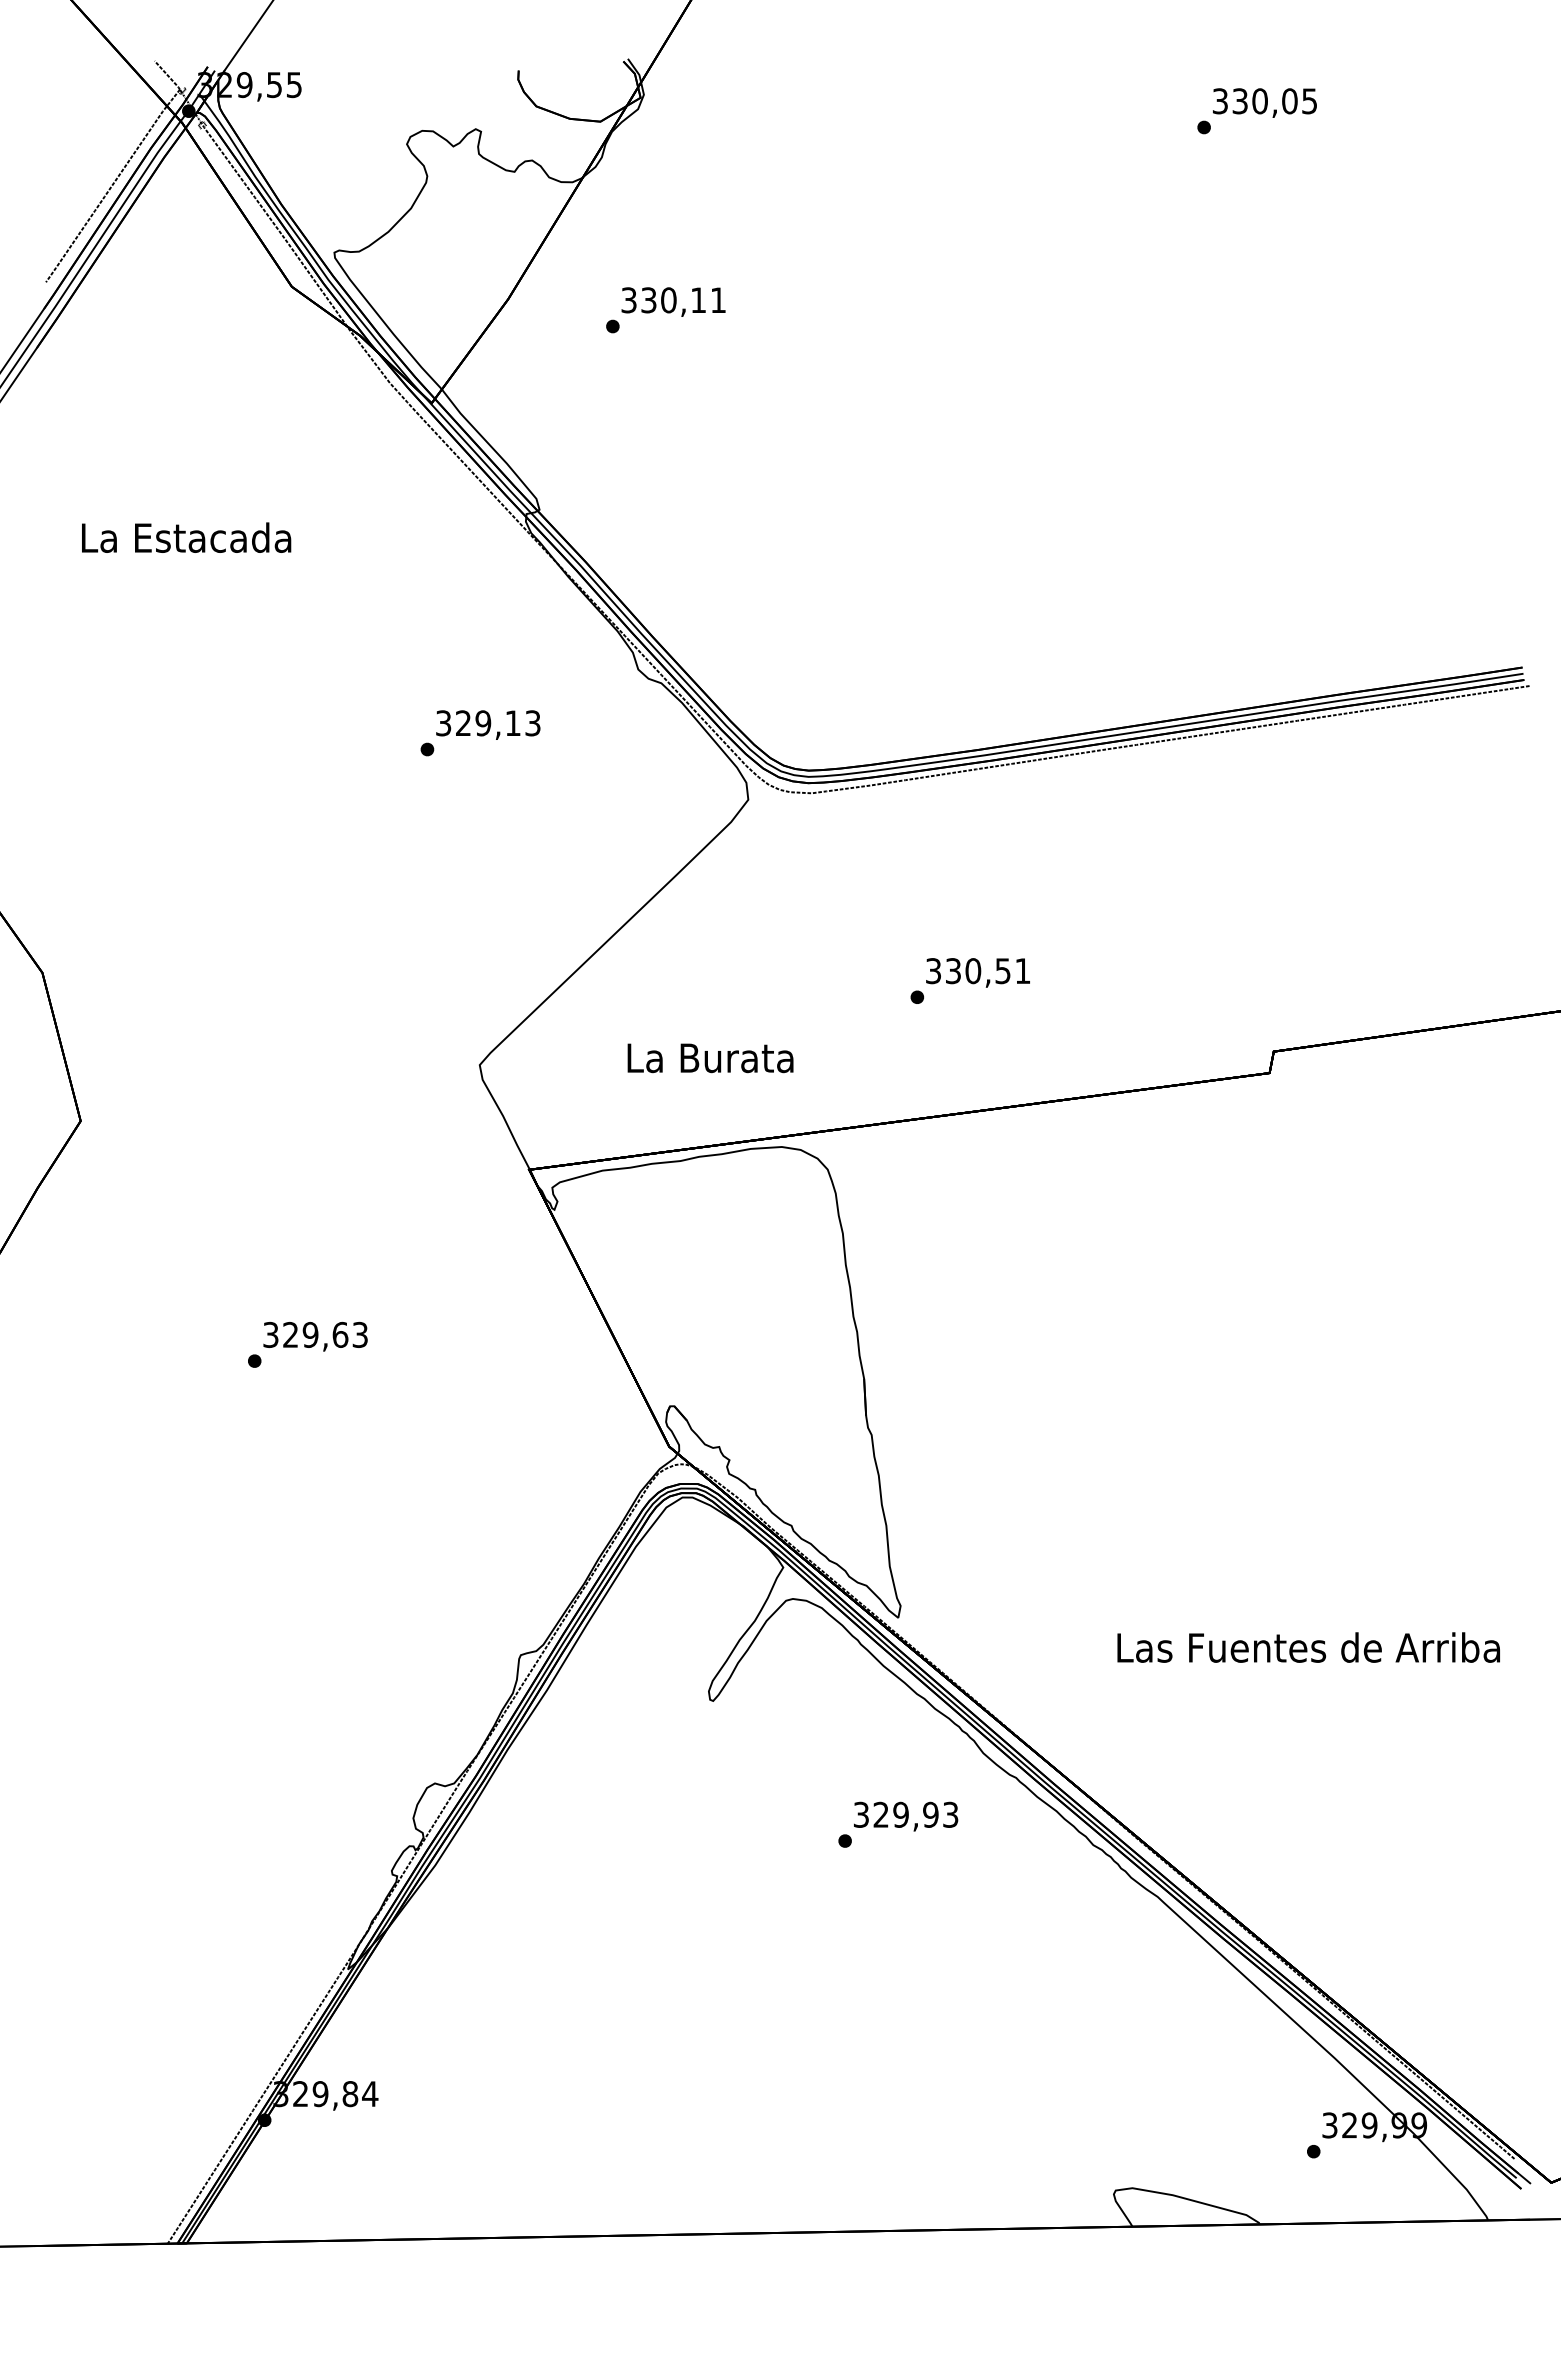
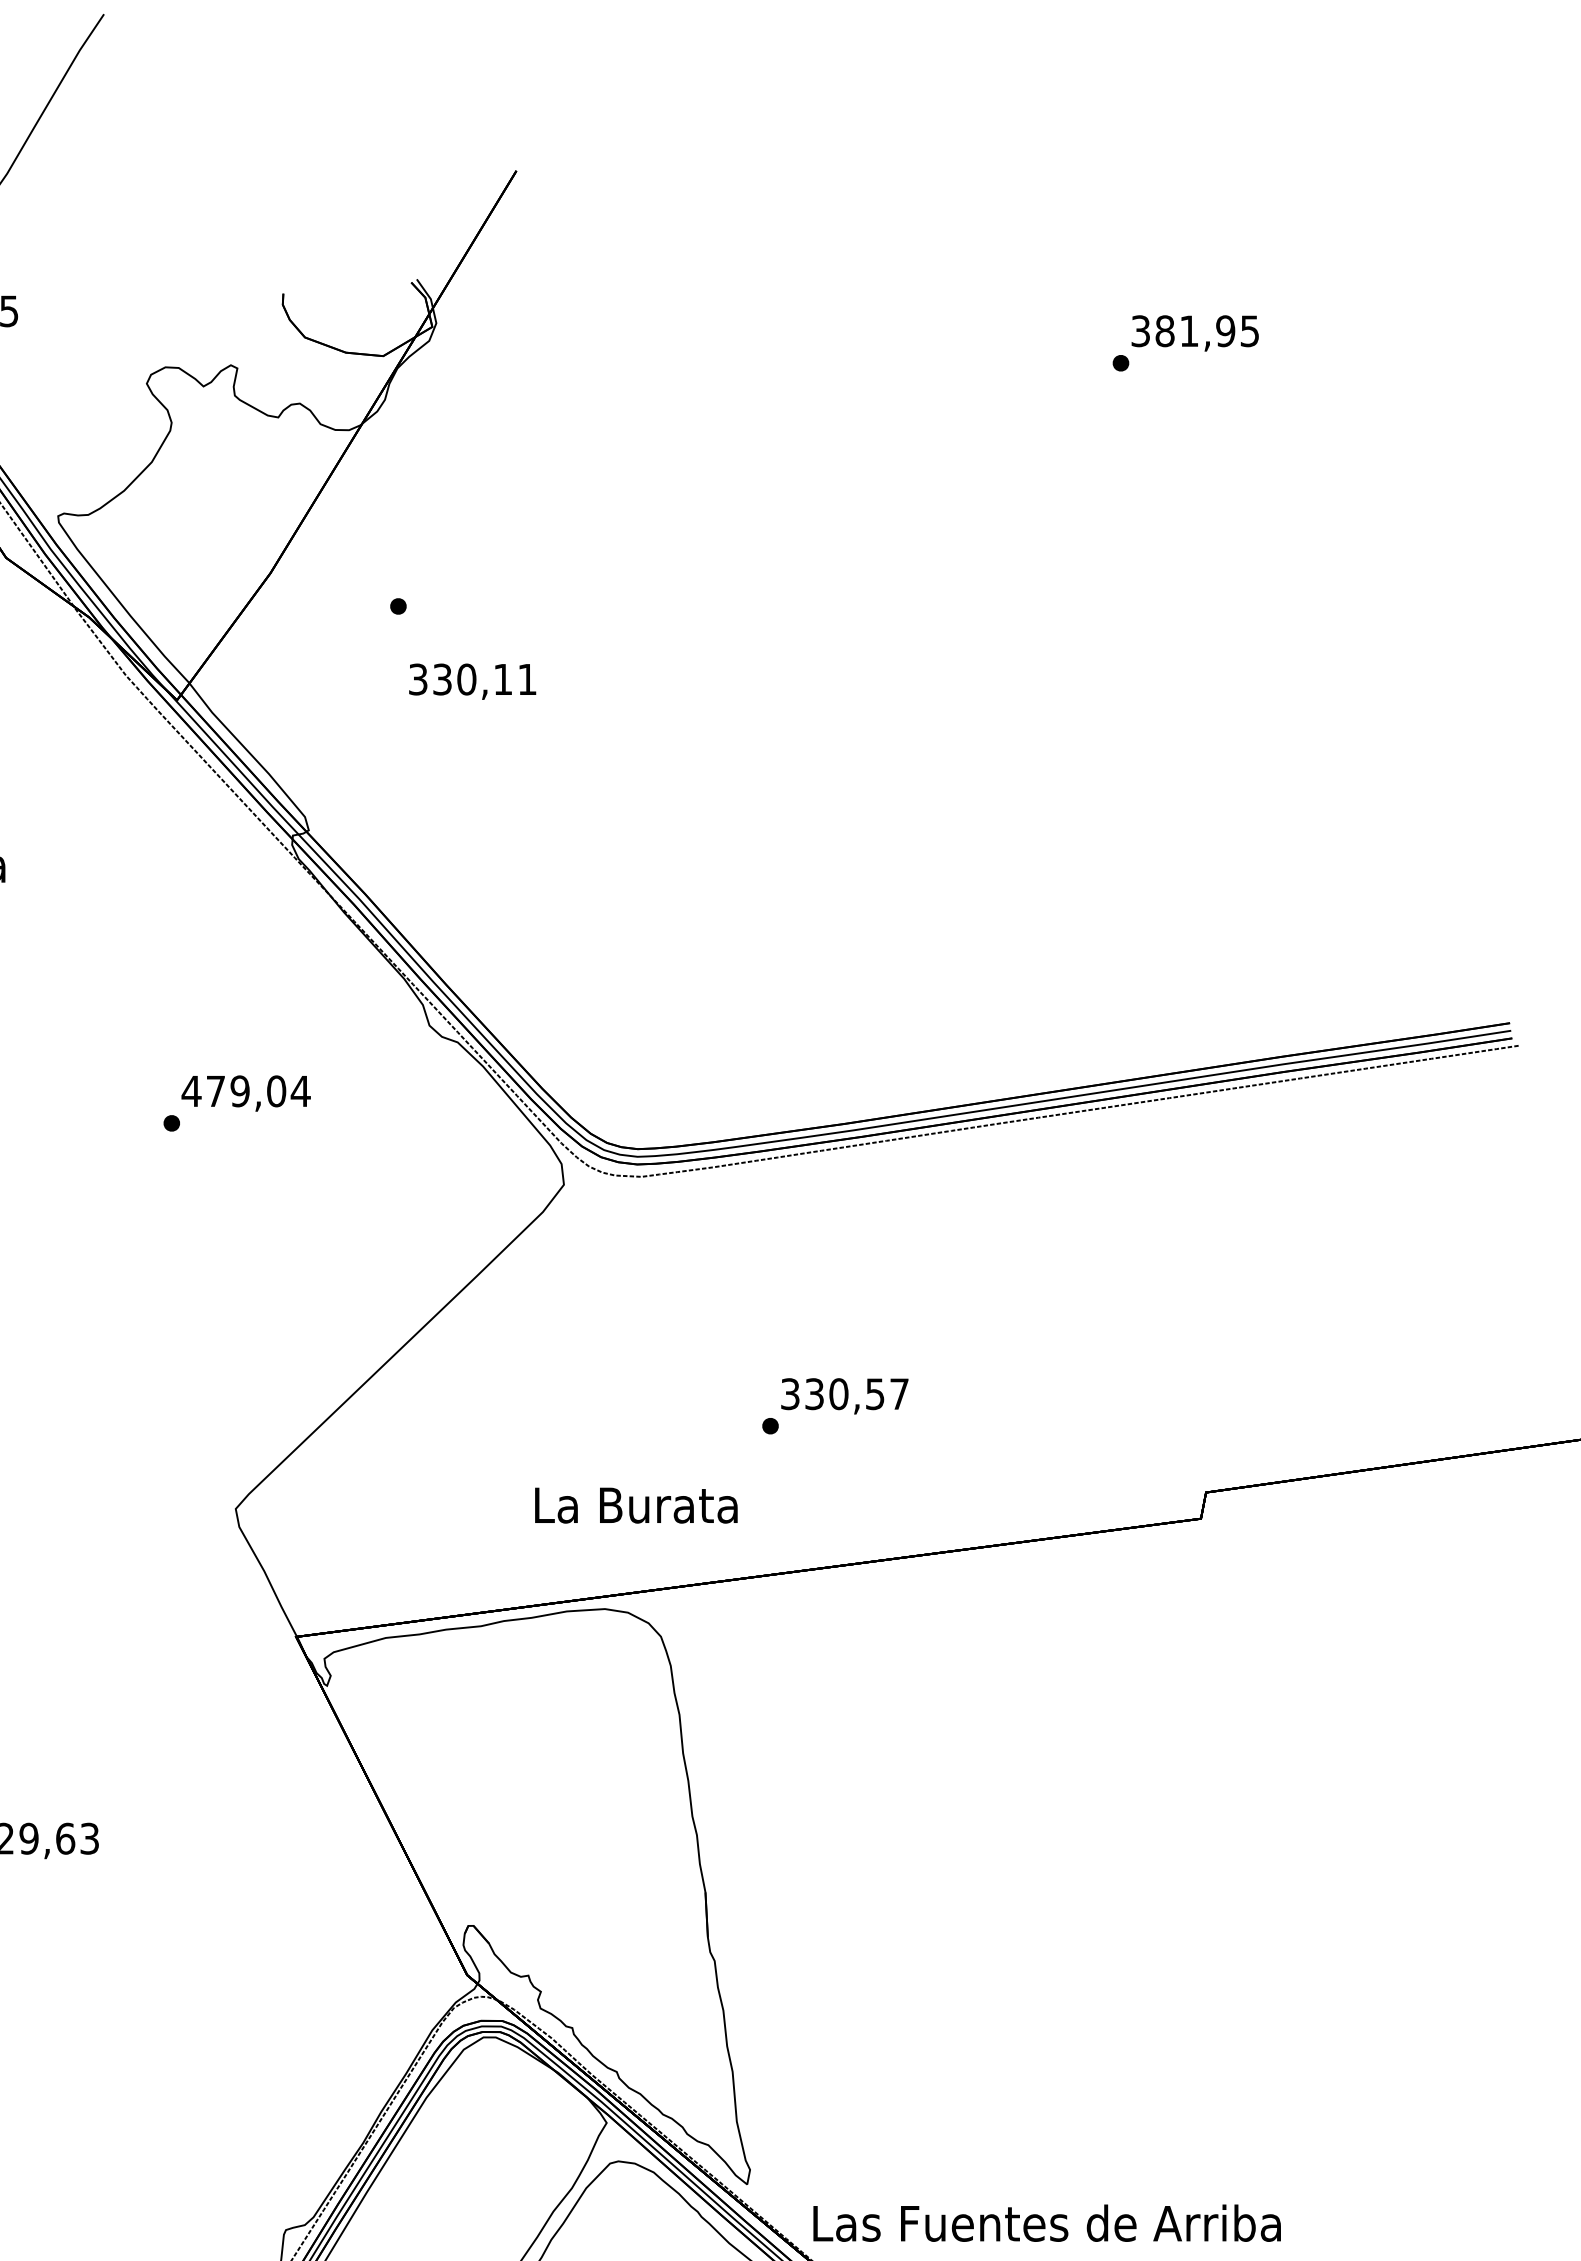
text: (1264, 101) -> (1194, 331), 330,05 -> 381,95
text: (673, 301) -> (472, 680), moved
text: (488, 723) -> (246, 1091), 329,13 -> 479,04
text: (1022, 970) -> (899, 1393), 330,51 -> 330,57
text: (710, 1058) -> (636, 1505), moved
text: (1308, 1647) -> (1046, 2223), moved

